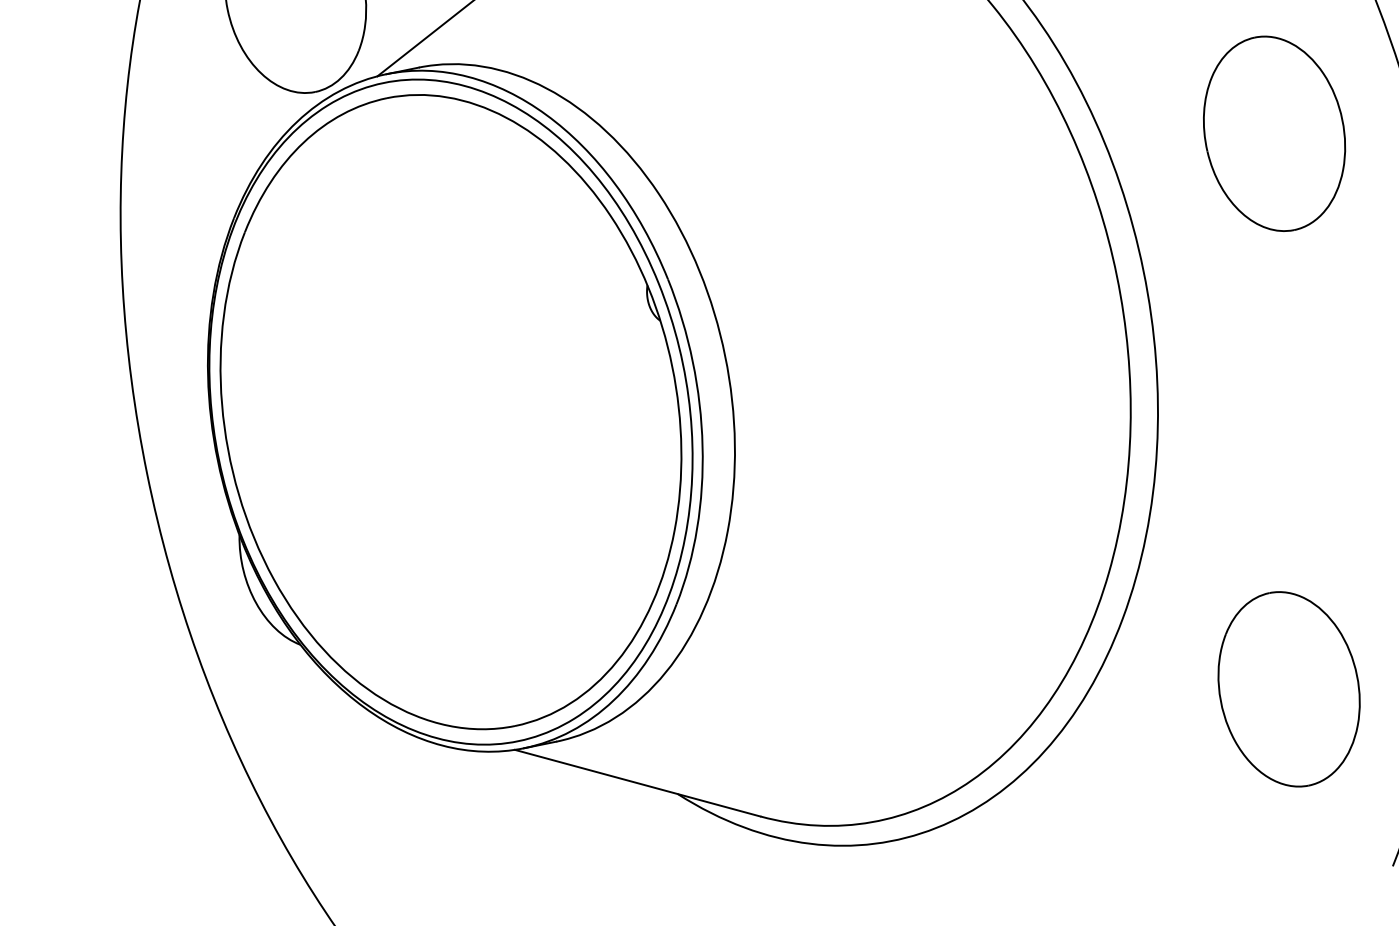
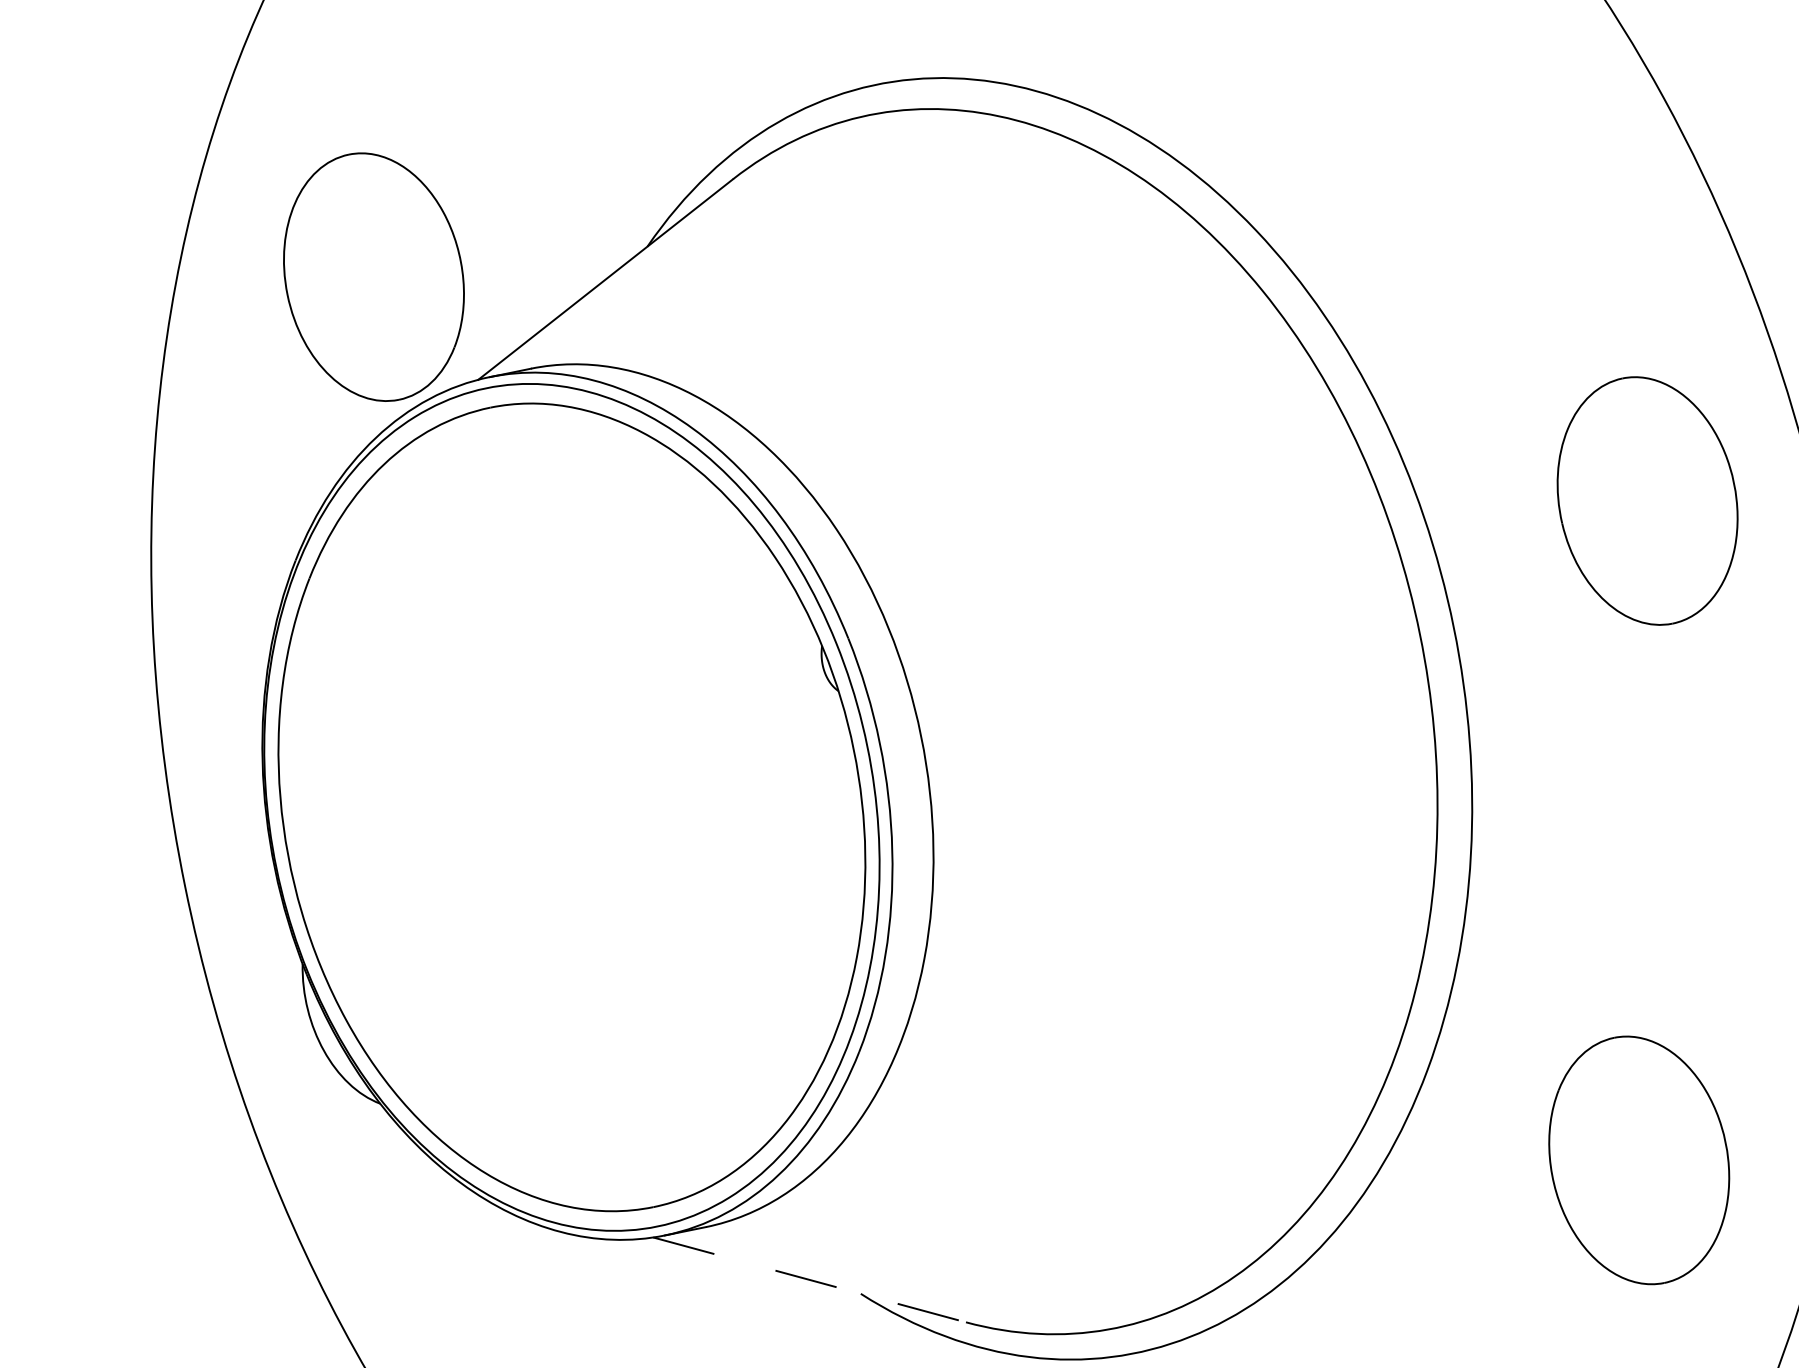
part: (1274, 133) -> (1647, 500), moved
line: (638, 783) -> (810, 1280), solid -> dashed

